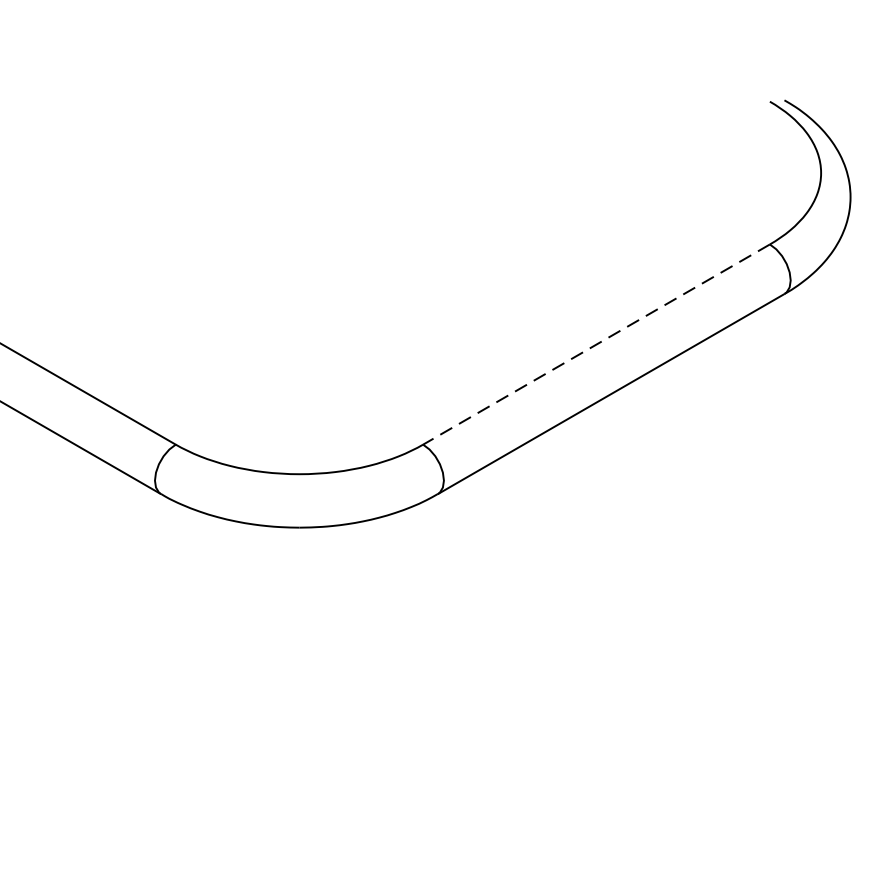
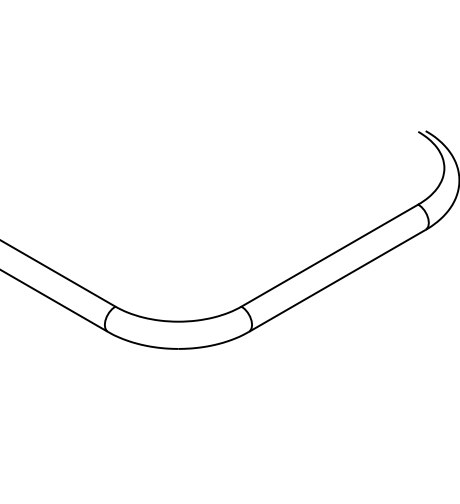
line: (595, 344) -> (329, 255), dashed -> solid

